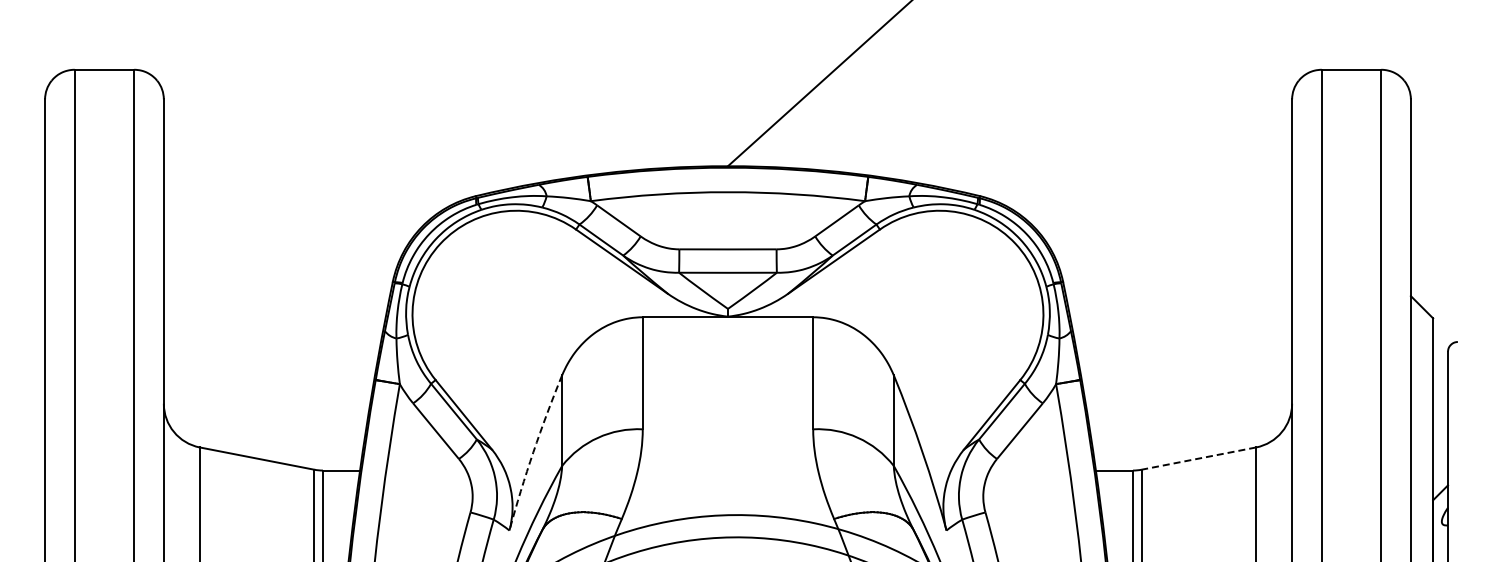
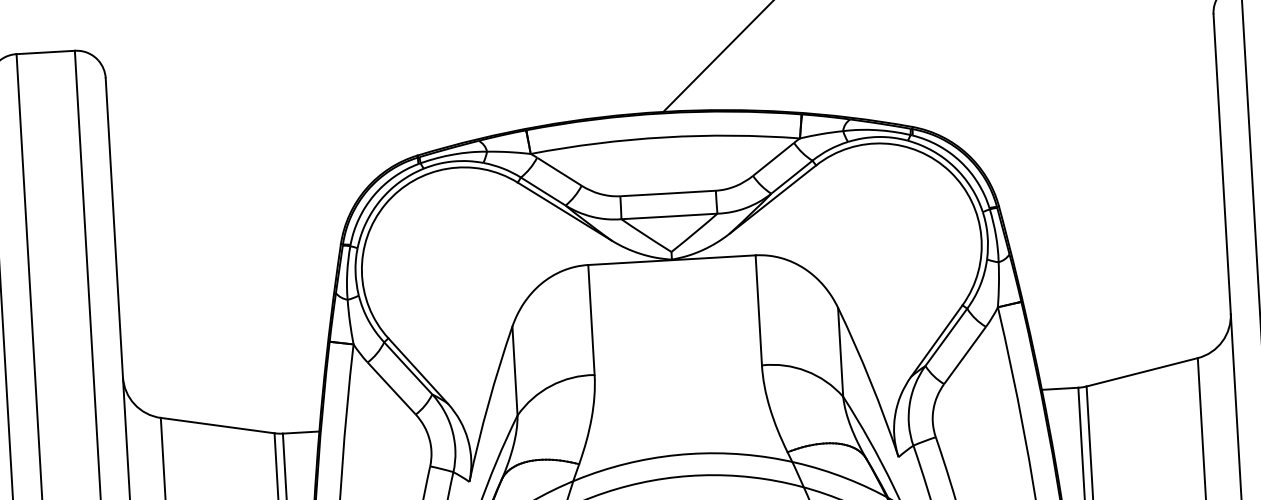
arc: (533, 452) -> (488, 403), dashed -> solid
line: (1198, 458) -> (1141, 372), dashed -> solid

